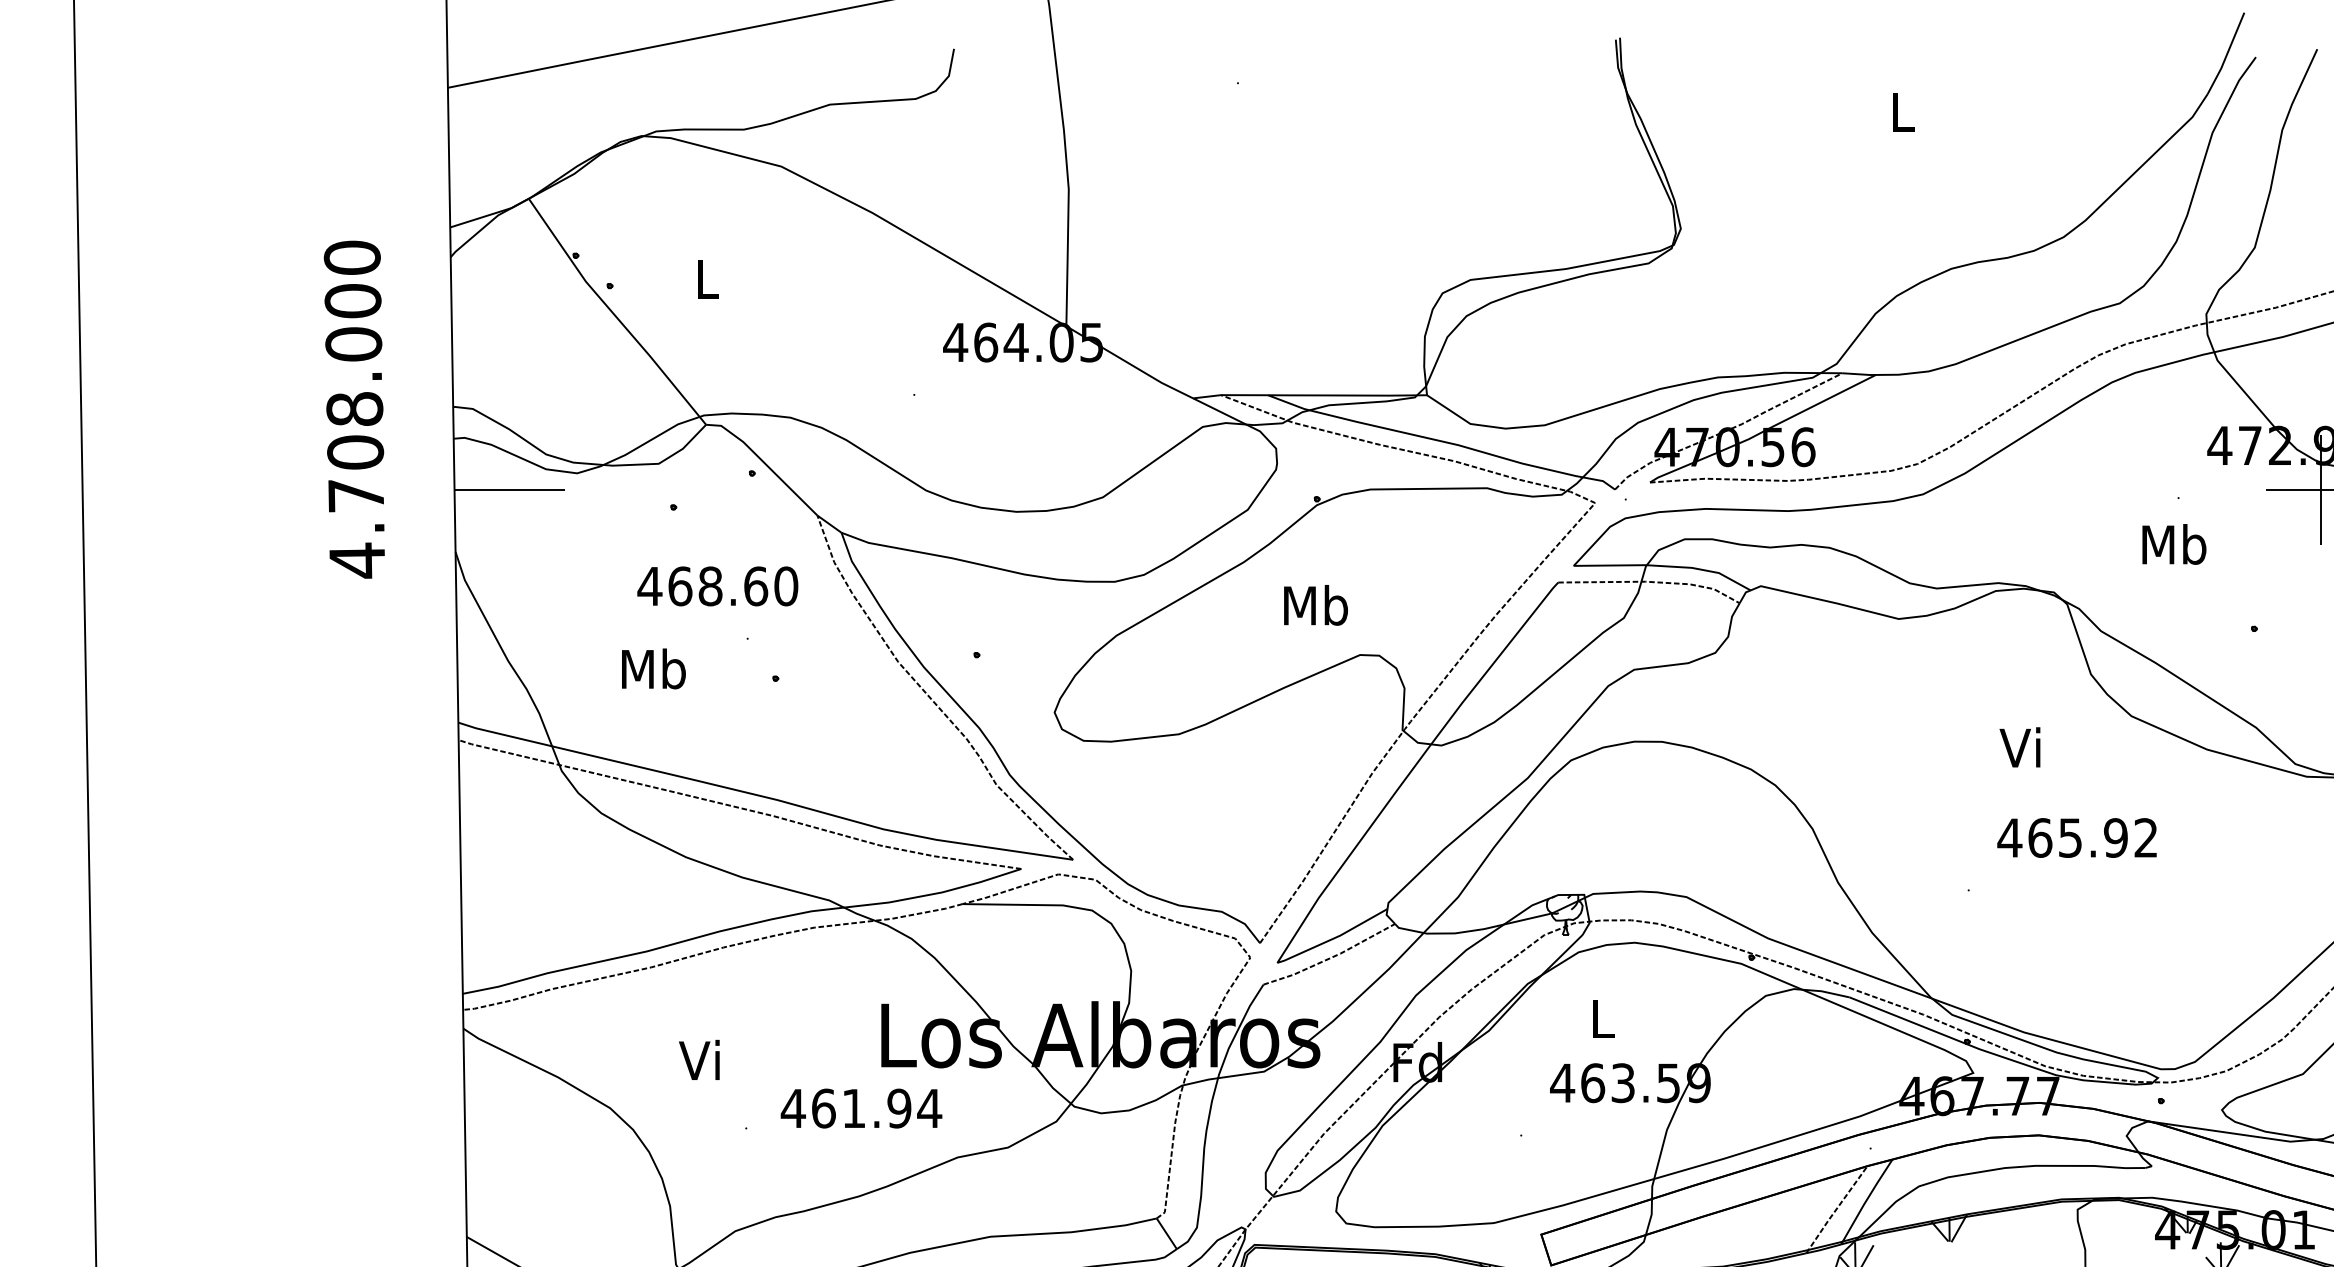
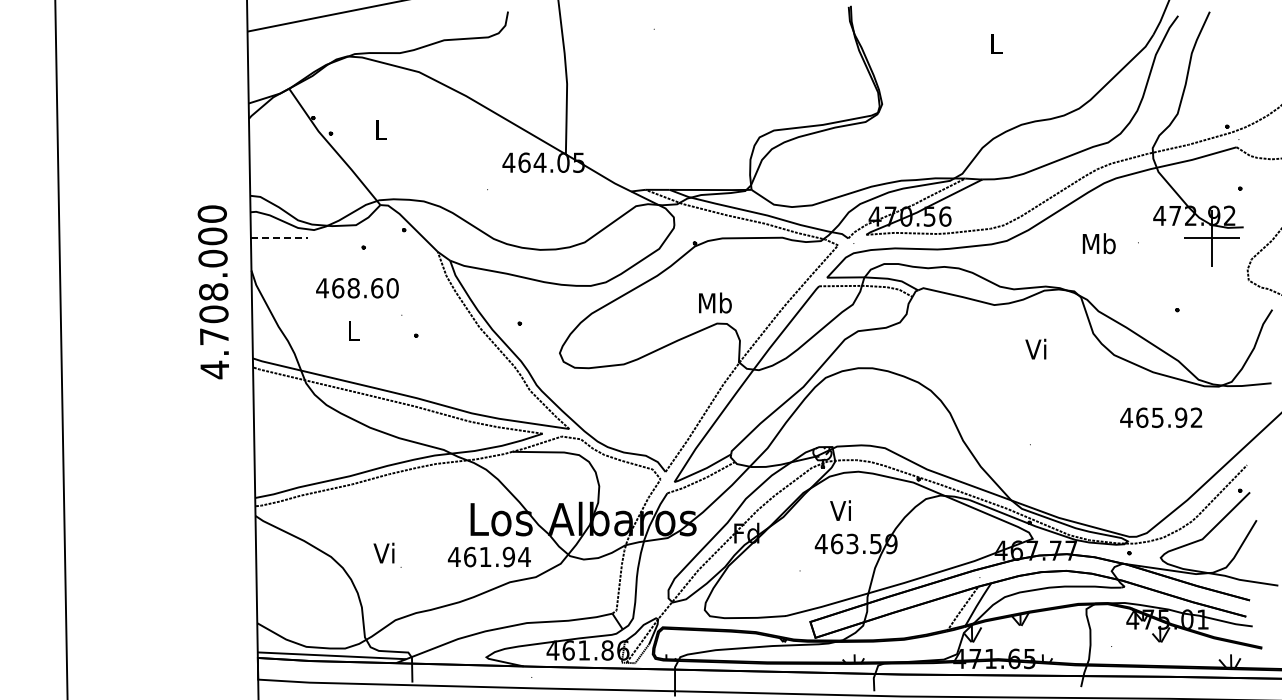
text: (352, 410) -> (212, 292), moved
line: (510, 489) -> (279, 238), solid -> dashed
text: (2172, 544) -> (1098, 243), moved
text: (717, 586) -> (357, 288), moved
text: (1316, 604) -> (715, 302), moved
text: (653, 668) -> (353, 330), Mb -> L
text: (2019, 746) -> (1035, 348), moved
text: (2077, 837) -> (1161, 417), moved
text: (1599, 1018) -> (840, 510), L -> Vi
text: (698, 1058) -> (383, 552), moved
text: (861, 1107) -> (489, 556), moved

